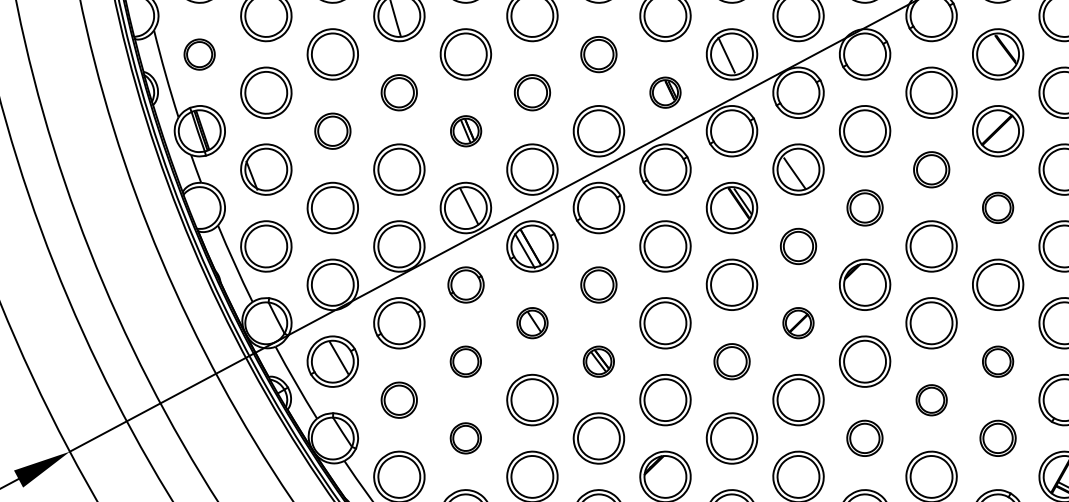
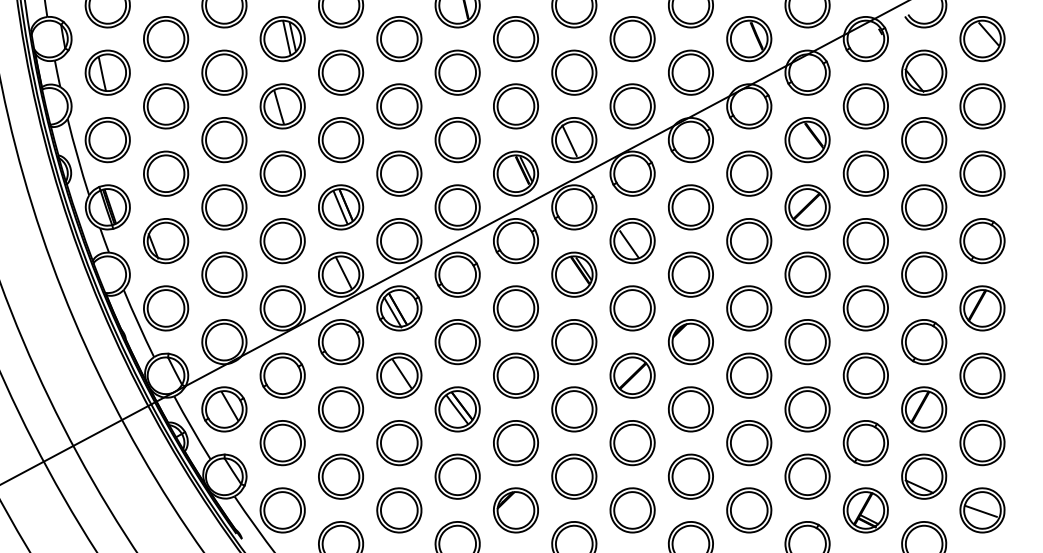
part: (199, 54) -> (107, 140), size x1.67
part: (598, 54) -> (457, 140), size x1.43
part: (399, 92) -> (282, 173), size x1.43
part: (532, 92) -> (399, 173), size x1.43
part: (664, 92) -> (515, 173), size x1.67
part: (332, 131) -> (224, 207), size x1.43
part: (466, 131) -> (341, 207), size x1.67
part: (931, 170) -> (749, 241), size x1.43
part: (864, 207) -> (690, 274), size x1.43
part: (998, 207) -> (807, 274), size x1.67
part: (798, 246) -> (632, 308), size x1.43
part: (466, 285) -> (341, 342), size x1.43
part: (598, 285) -> (457, 342), size x1.43
part: (532, 322) -> (399, 375), size x1.67
part: (798, 322) -> (632, 375), size x1.67
part: (465, 361) -> (340, 409), size x1.67
part: (598, 361) -> (457, 409), size x1.67
part: (732, 361) -> (574, 409), size x1.43
part: (998, 361) -> (807, 409), size x1.67
part: (399, 400) -> (282, 443), size x1.43
part: (931, 400) -> (749, 443), size x1.67
part: (465, 438) -> (340, 476), size x1.67
part: (864, 438) -> (690, 476), size x1.43
part: (998, 438) -> (807, 476), size x1.43

